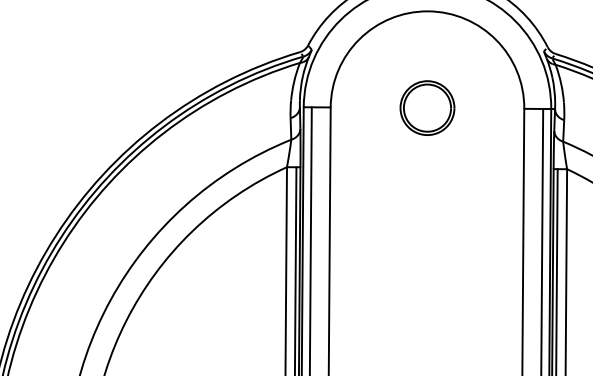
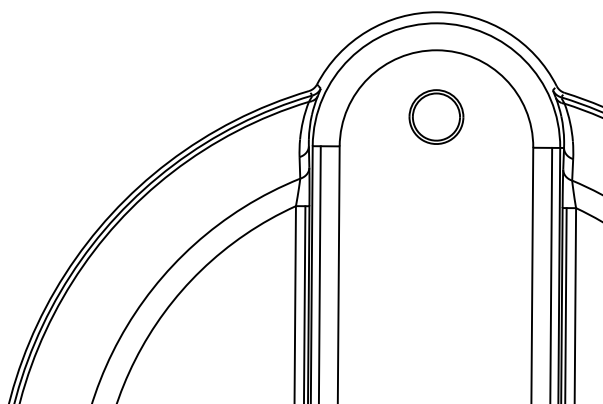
part: (427, 107) -> (436, 116), moved

